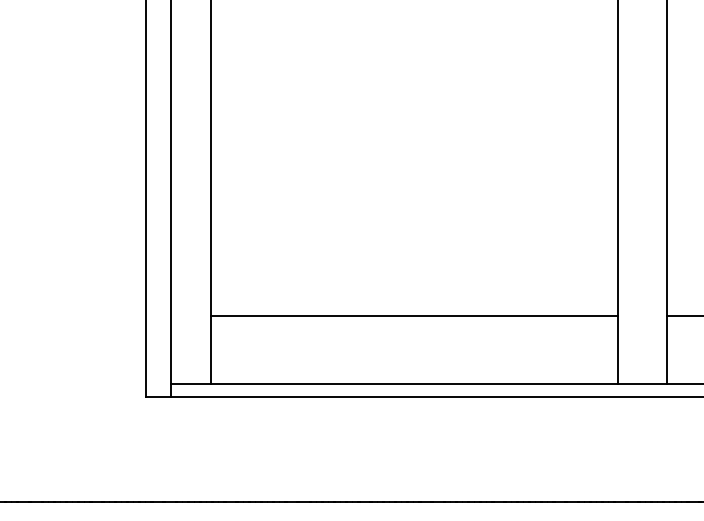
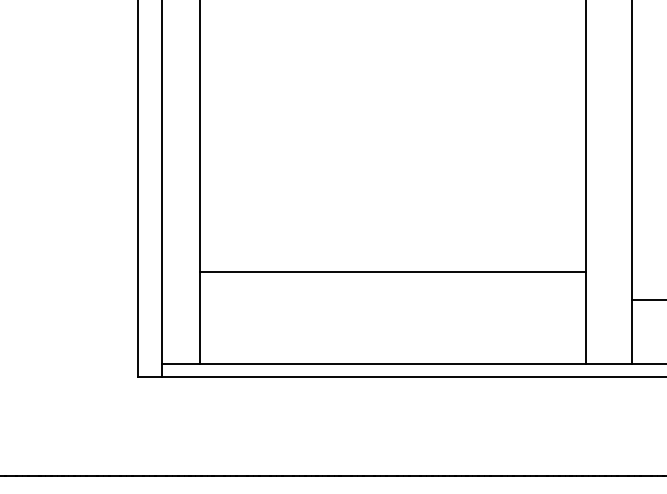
line: (414, 316) -> (392, 272), moved

